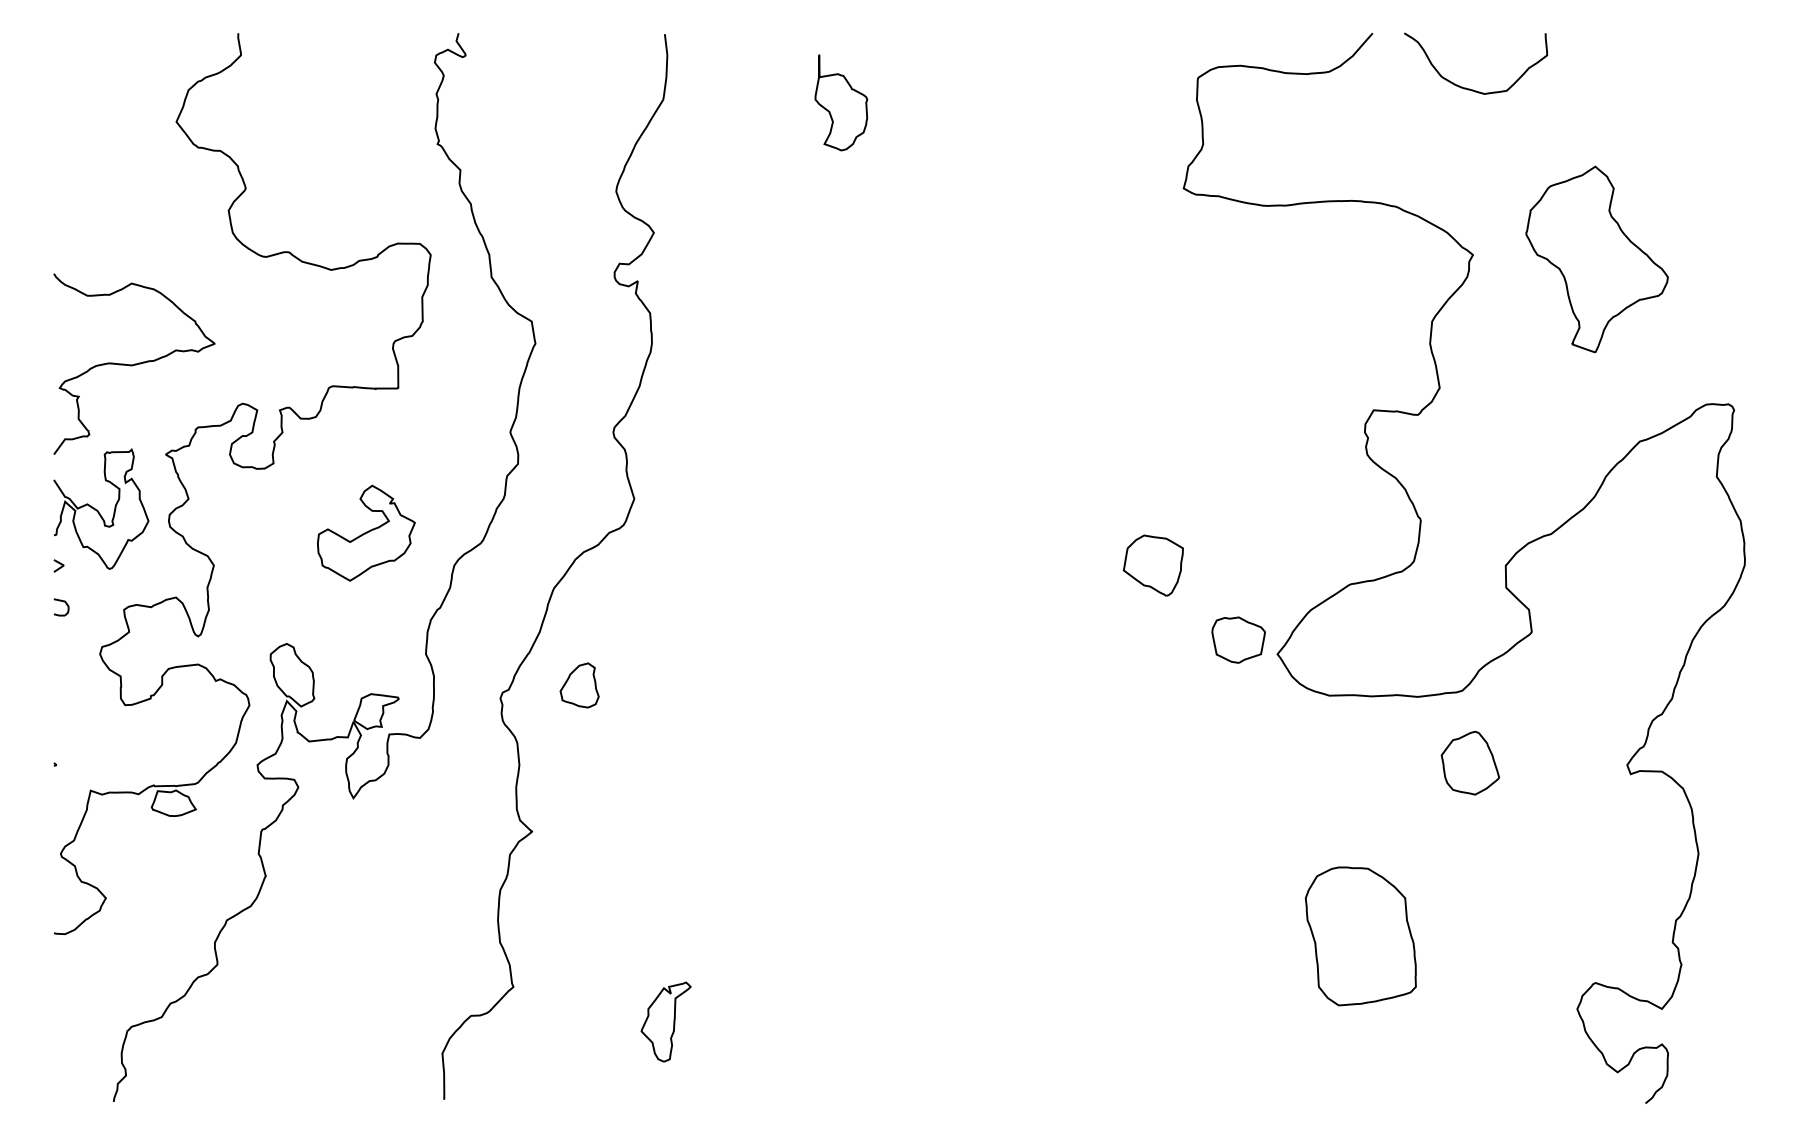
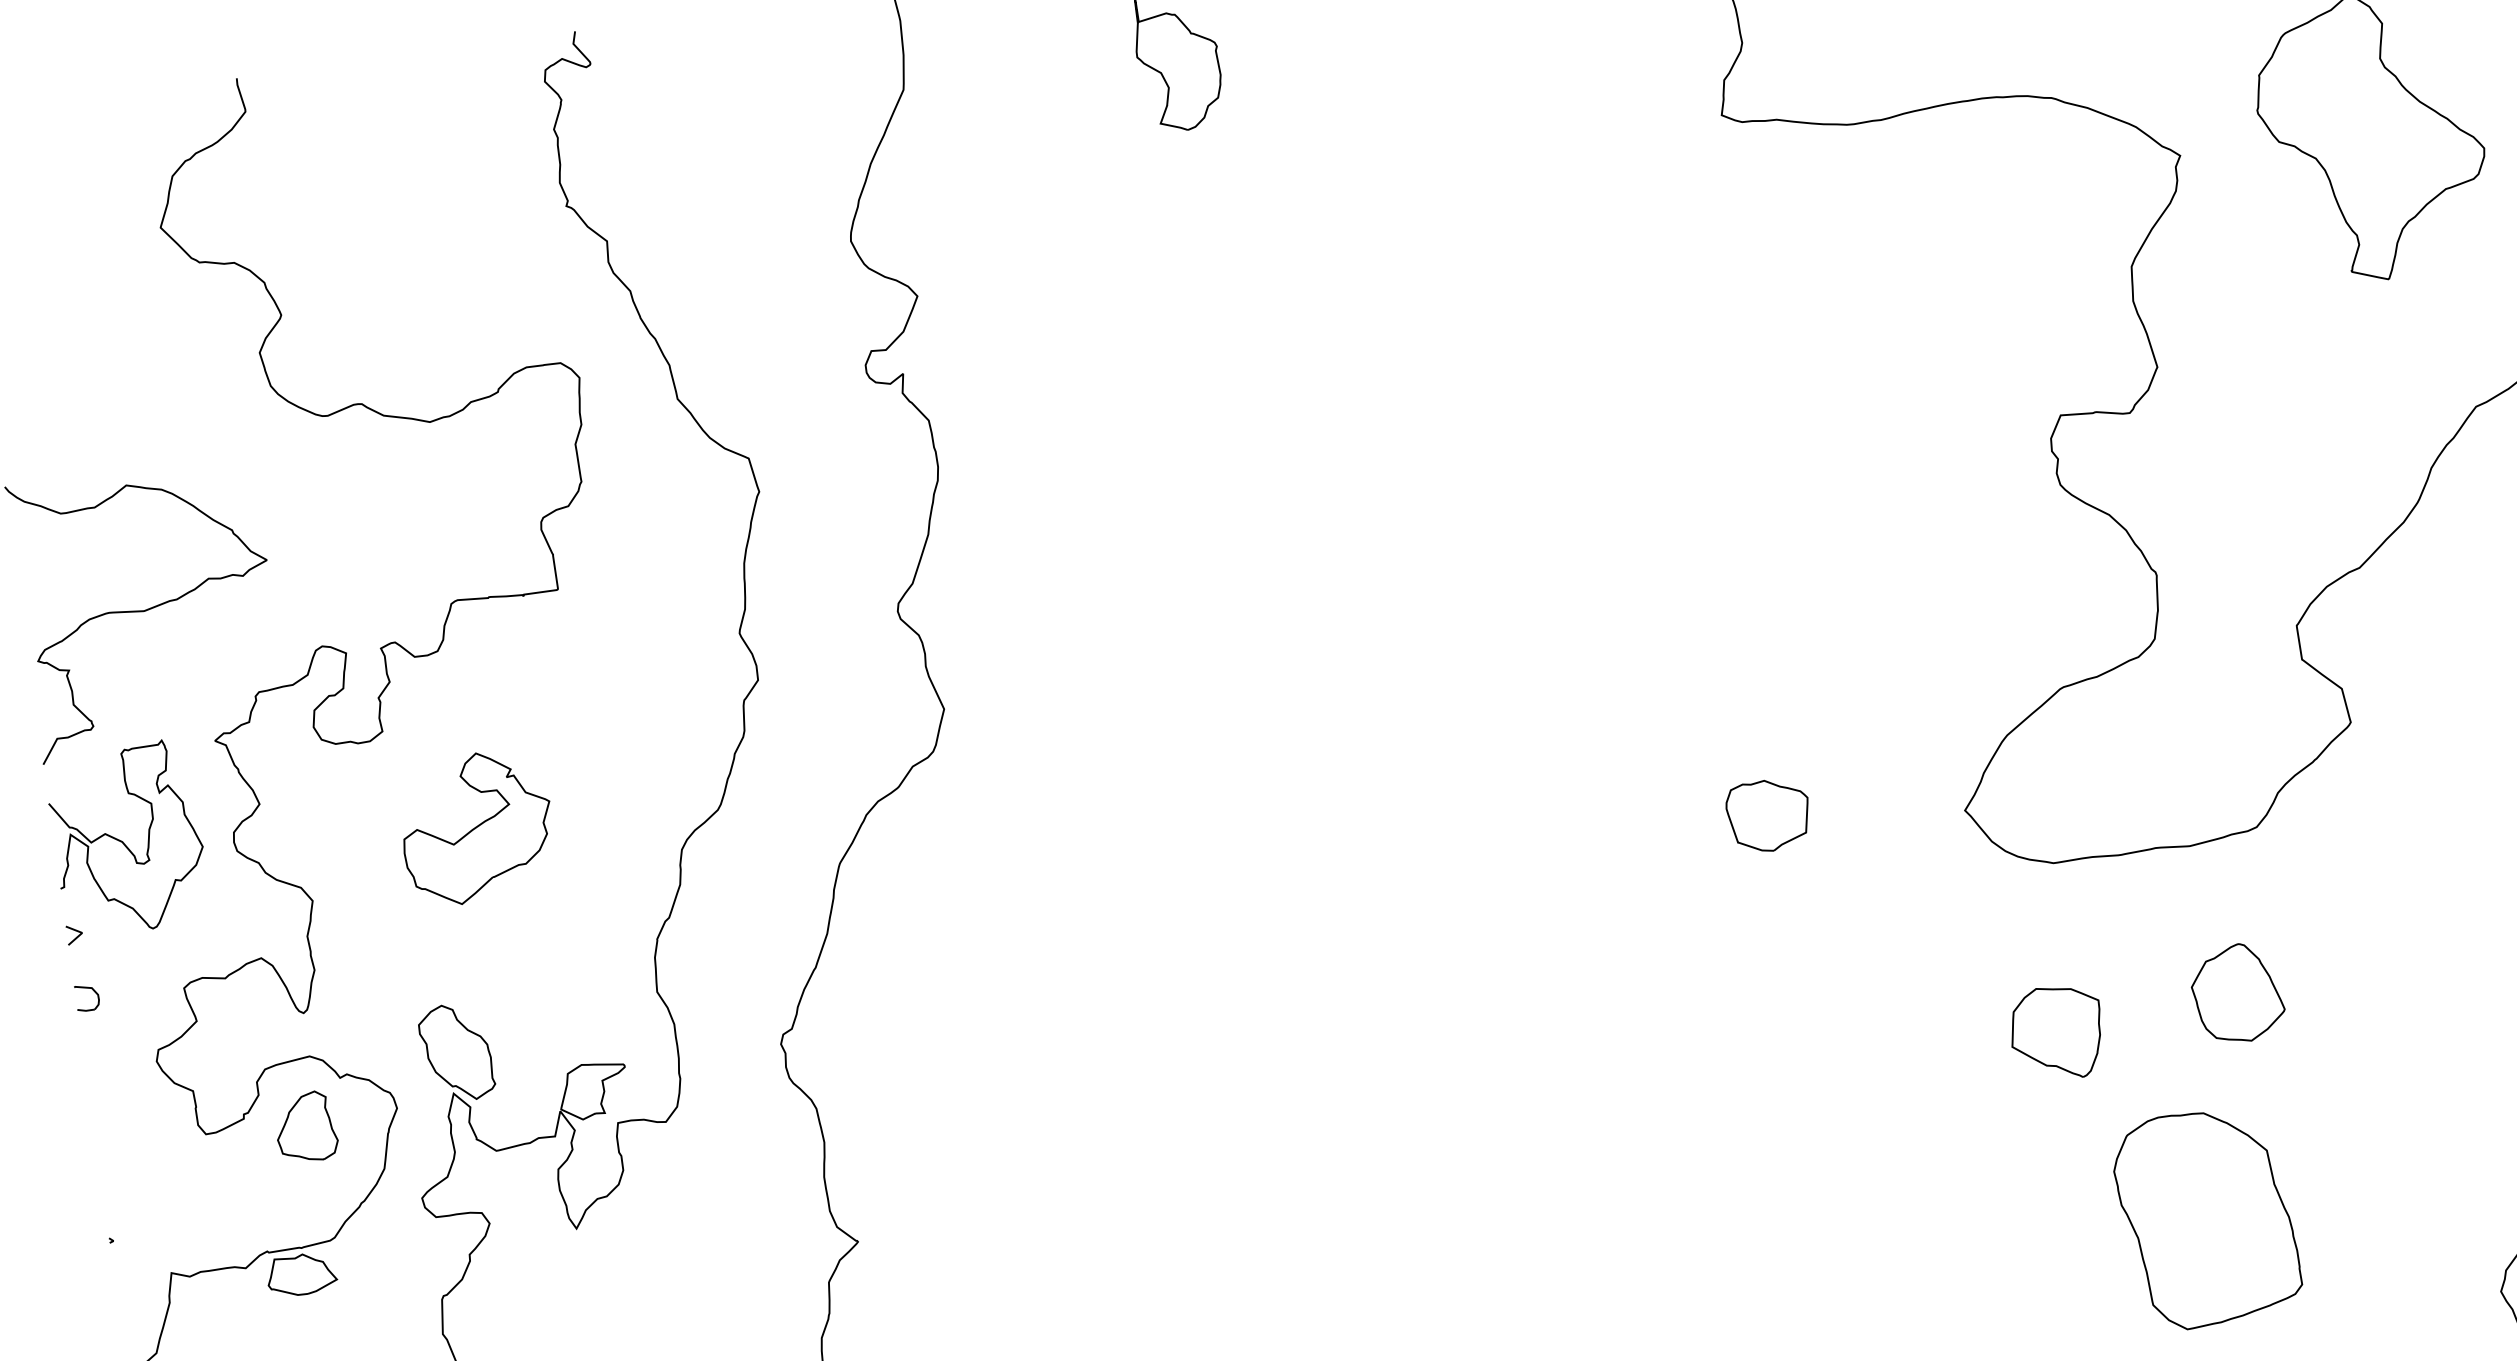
part: (366, 532) -> (476, 826), moved
part: (1152, 565) -> (2055, 1033), moved
part: (1238, 639) -> (1768, 814), moved
part: (579, 685) -> (305, 1127), moved
part: (1469, 762) -> (2236, 992), moved
part: (1360, 936) -> (2206, 1218), moved

